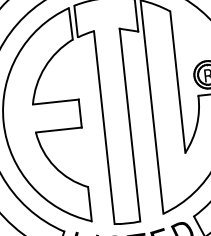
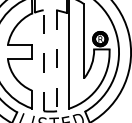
line: (130, 126) -> (57, 61), solid -> dashed
line: (103, 127) -> (43, 60), solid -> dashed

